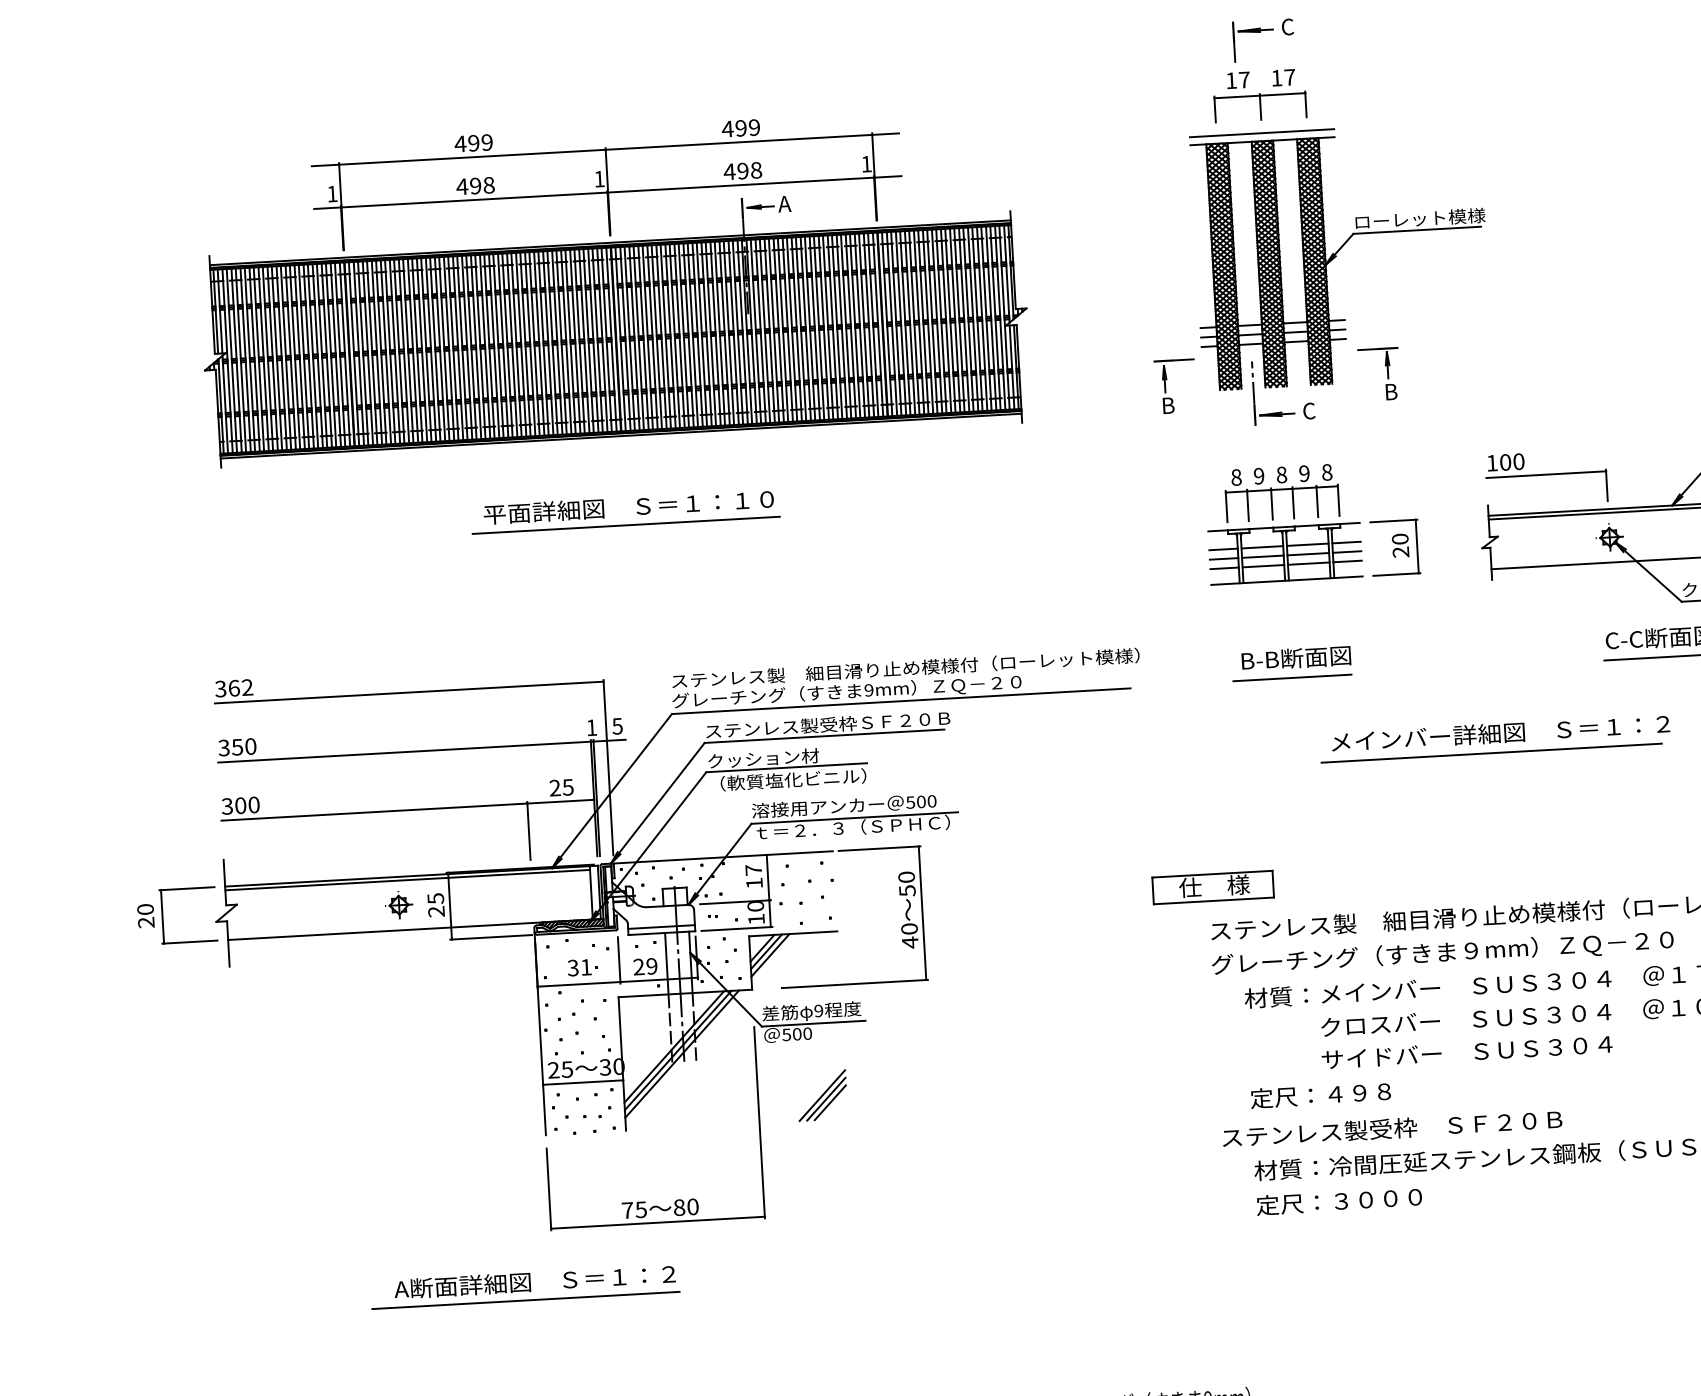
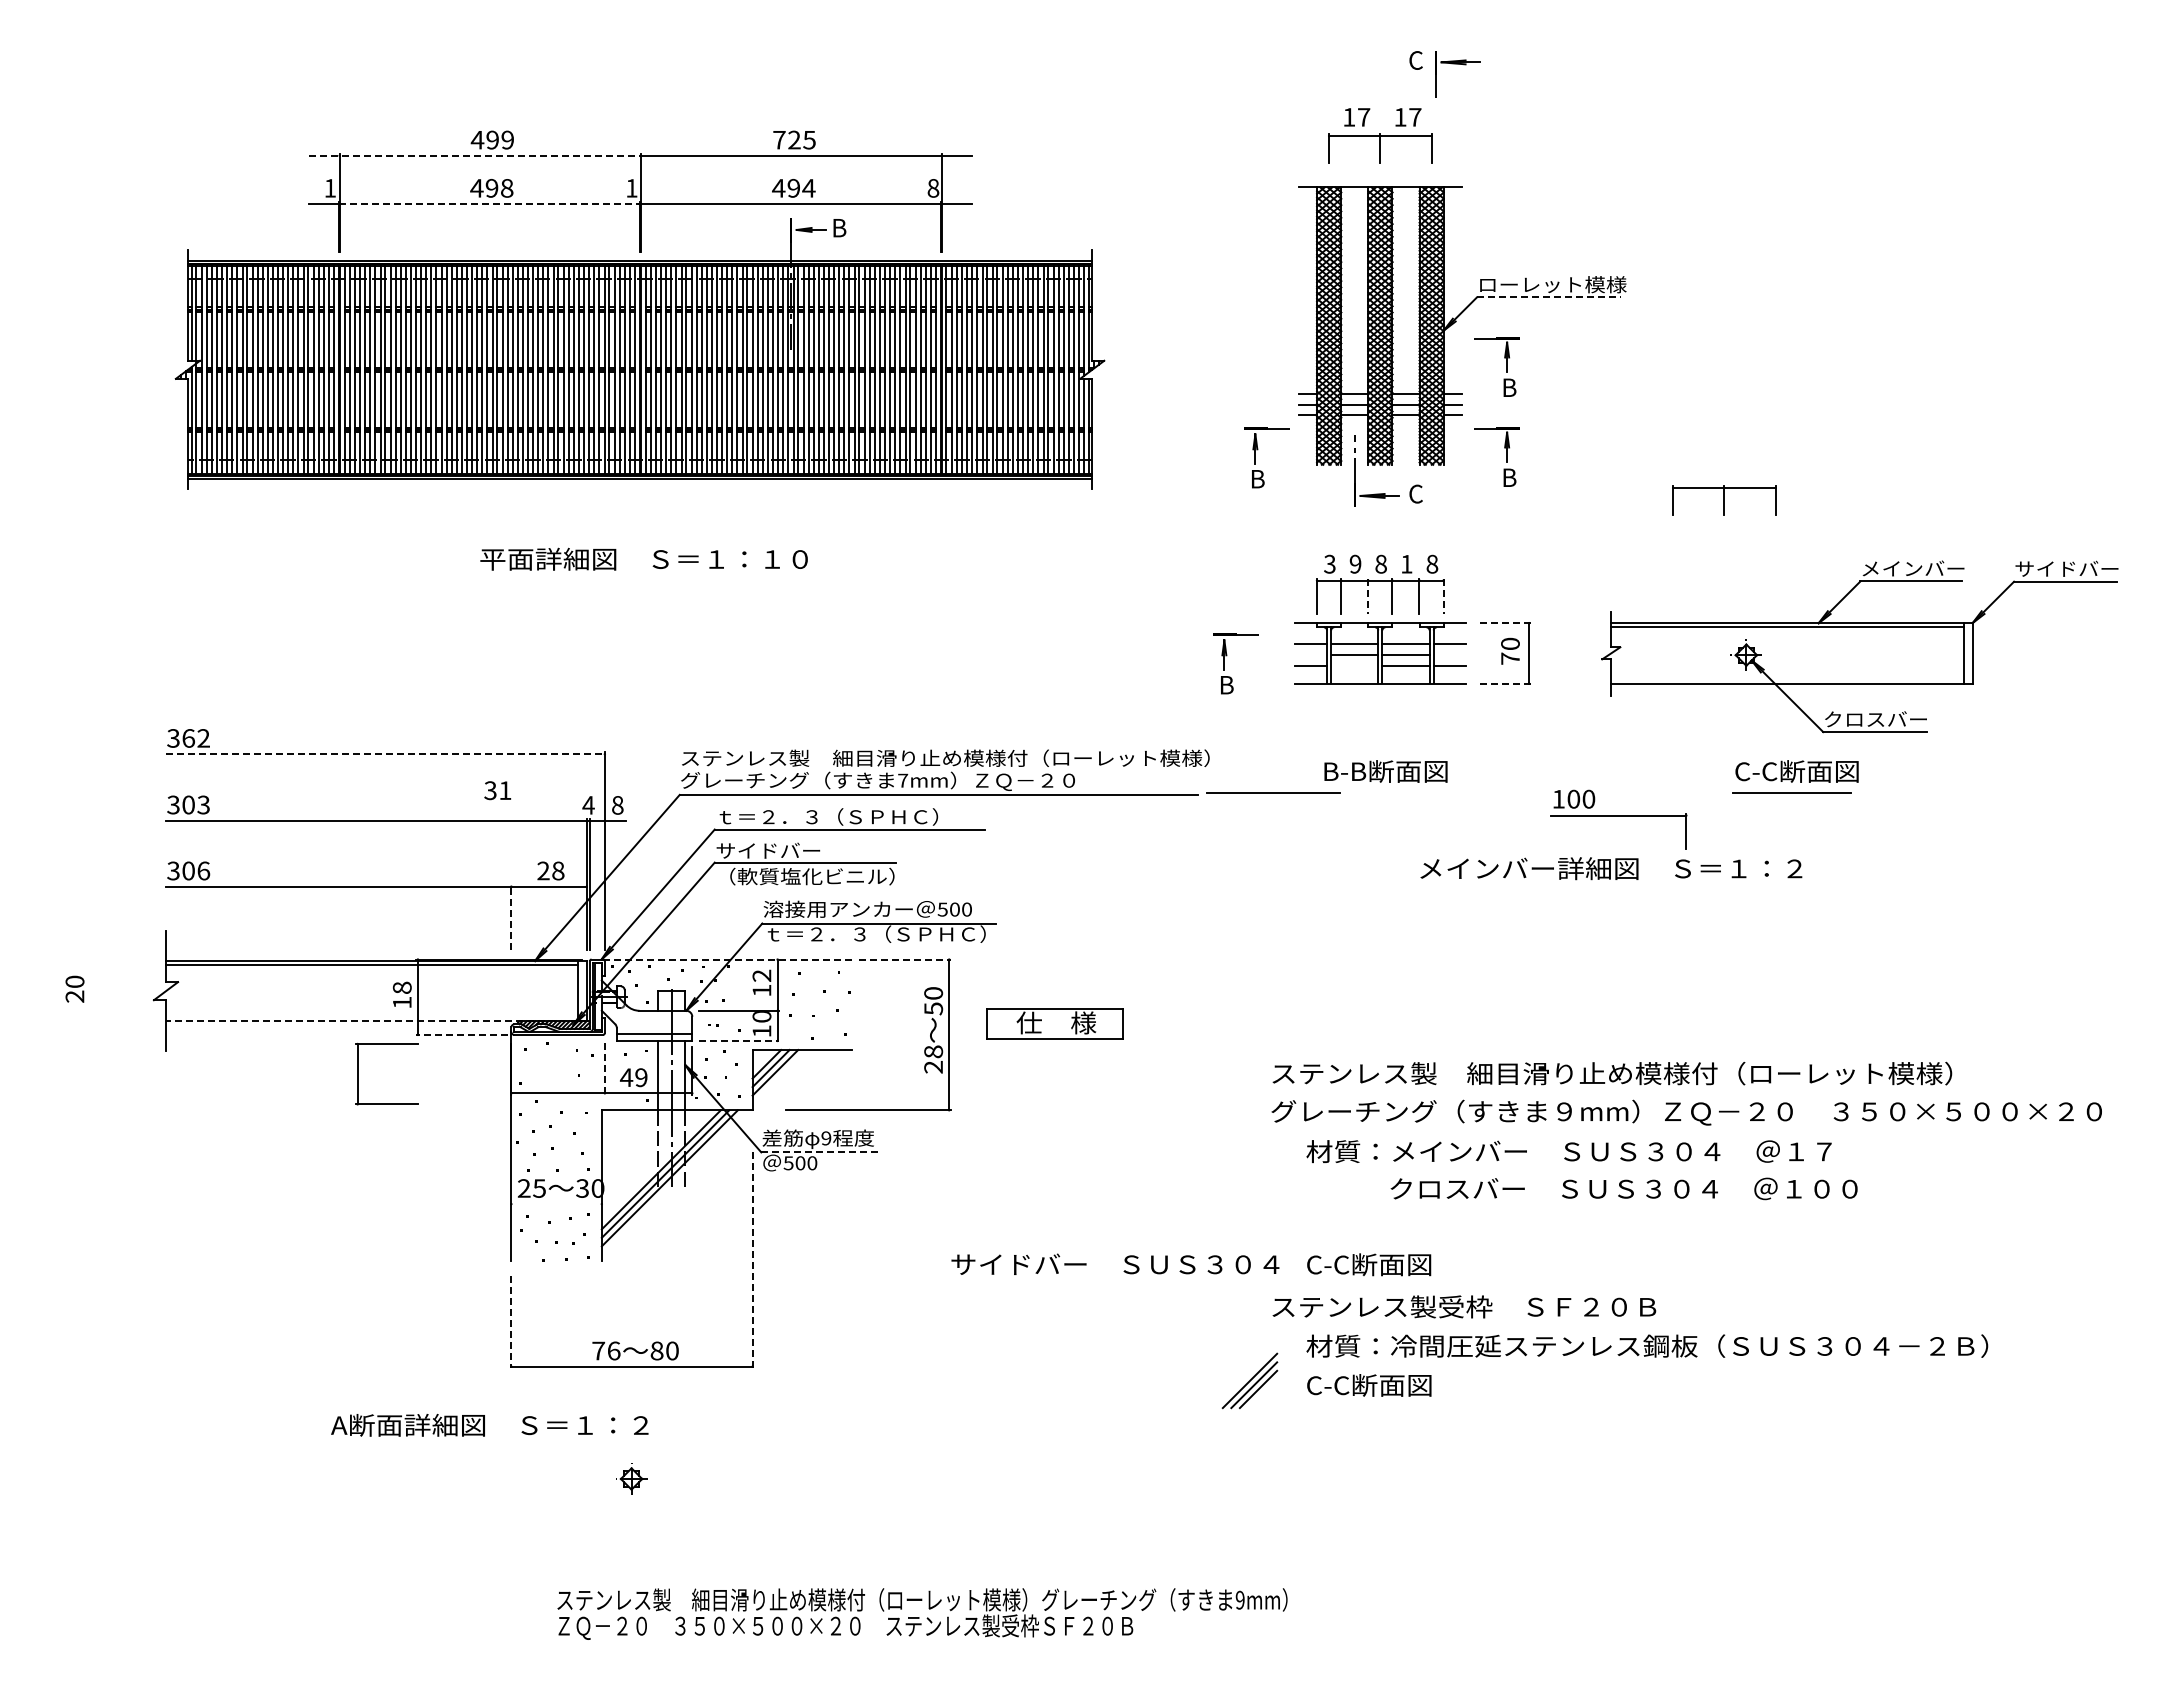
part: (1252, 32) -> (1457, 64), moved
text: (740, 127) -> (793, 139), 499 -> 725
line: (1262, 133) -> (1380, 178), removed
line: (458, 157) -> (474, 155), solid -> dashed
text: (866, 164) -> (933, 188), 1 -> 8
text: (755, 170) -> (808, 188), 498 -> 494
line: (474, 199) -> (489, 203), solid -> dashed
text: (784, 204) -> (838, 228), A -> B
line: (1417, 230) -> (1549, 297), solid -> dashed
part: (1383, 293) -> (1506, 366), added
part: (1582, 401) -> (1724, 500), added
text: (1304, 473) -> (1406, 563), 9 -> 1
text: (1236, 476) -> (1329, 563), 8 -> 3
part: (1546, 478) -> (1618, 819), moved
line: (1338, 500) -> (1443, 596), solid -> dashed
line: (1272, 504) -> (1368, 596), solid -> dashed
line: (1393, 521) -> (1504, 623), solid -> dashed
line: (625, 525) -> (639, 579), removed
line: (1346, 552) -> (1449, 655), removed
text: (1401, 552) -> (1510, 658), 20 -> 70
line: (1223, 559) -> (1310, 655), removed
line: (1263, 565) -> (1354, 665), removed
part: (1147, 570) -> (1224, 663), added
line: (1396, 574) -> (1504, 683), solid -> dashed
line: (1292, 677) -> (1273, 792), moved
text: (869, 690) -> (903, 780), 9mm -> 7mm
line: (409, 692) -> (385, 754), solid -> dashed
text: (827, 724) -> (854, 816), ステンレス製受枠ＳＦ２０Ｂ -> ｔ＝２．３（ＳＰＨＣ）
text: (617, 726) -> (617, 805), 5 -> 8
text: (591, 727) -> (588, 805), 1 -> 4
text: (243, 746) -> (195, 804), 350 -> 303
line: (1491, 753) -> (1599, 890), removed
text: (763, 758) -> (779, 850), クッション材 -> サイドバー
text: (568, 786) -> (558, 870), 25 -> 28
text: (253, 804) -> (203, 870), 300 -> 306
line: (529, 830) -> (511, 917), solid -> dashed
line: (880, 848) -> (905, 959), solid -> dashed
line: (722, 857) -> (727, 959), solid -> dashed
text: (753, 869) -> (761, 975), 17 -> 12
part: (1212, 886) -> (1054, 1023), moved
part: (398, 904) -> (631, 1478), moved
text: (435, 904) -> (401, 994), 25 -> 18
part: (163, 916) -> (358, 1073), moved
line: (737, 928) -> (739, 1040), solid -> dashed
line: (410, 929) -> (371, 1021), solid -> dashed
text: (909, 935) -> (933, 1059), 40 -> 28
line: (490, 937) -> (461, 1034), solid -> dashed
line: (618, 960) -> (604, 1069), solid -> dashed
text: (638, 966) -> (626, 1077), 29 -> 49
text: (579, 967) -> (497, 790), moved
line: (814, 1023) -> (820, 1152), solid -> dashed
text: (1467, 1051) -> (1115, 1263), moved
line: (583, 1082) -> (556, 1204), removed
text: (1320, 1094) -> (1385, 1264), 定尺：４９８ -> C-C断面図
part: (821, 1095) -> (1249, 1380), moved
line: (759, 1122) -> (752, 1260), solid -> dashed
line: (549, 1189) -> (511, 1322), solid -> dashed
text: (1338, 1200) -> (1399, 1384), 定尺：３０００ -> C-C断面図
text: (640, 1209) -> (613, 1350), 75 -> 76
line: (525, 1300) -> (478, 1445), removed

